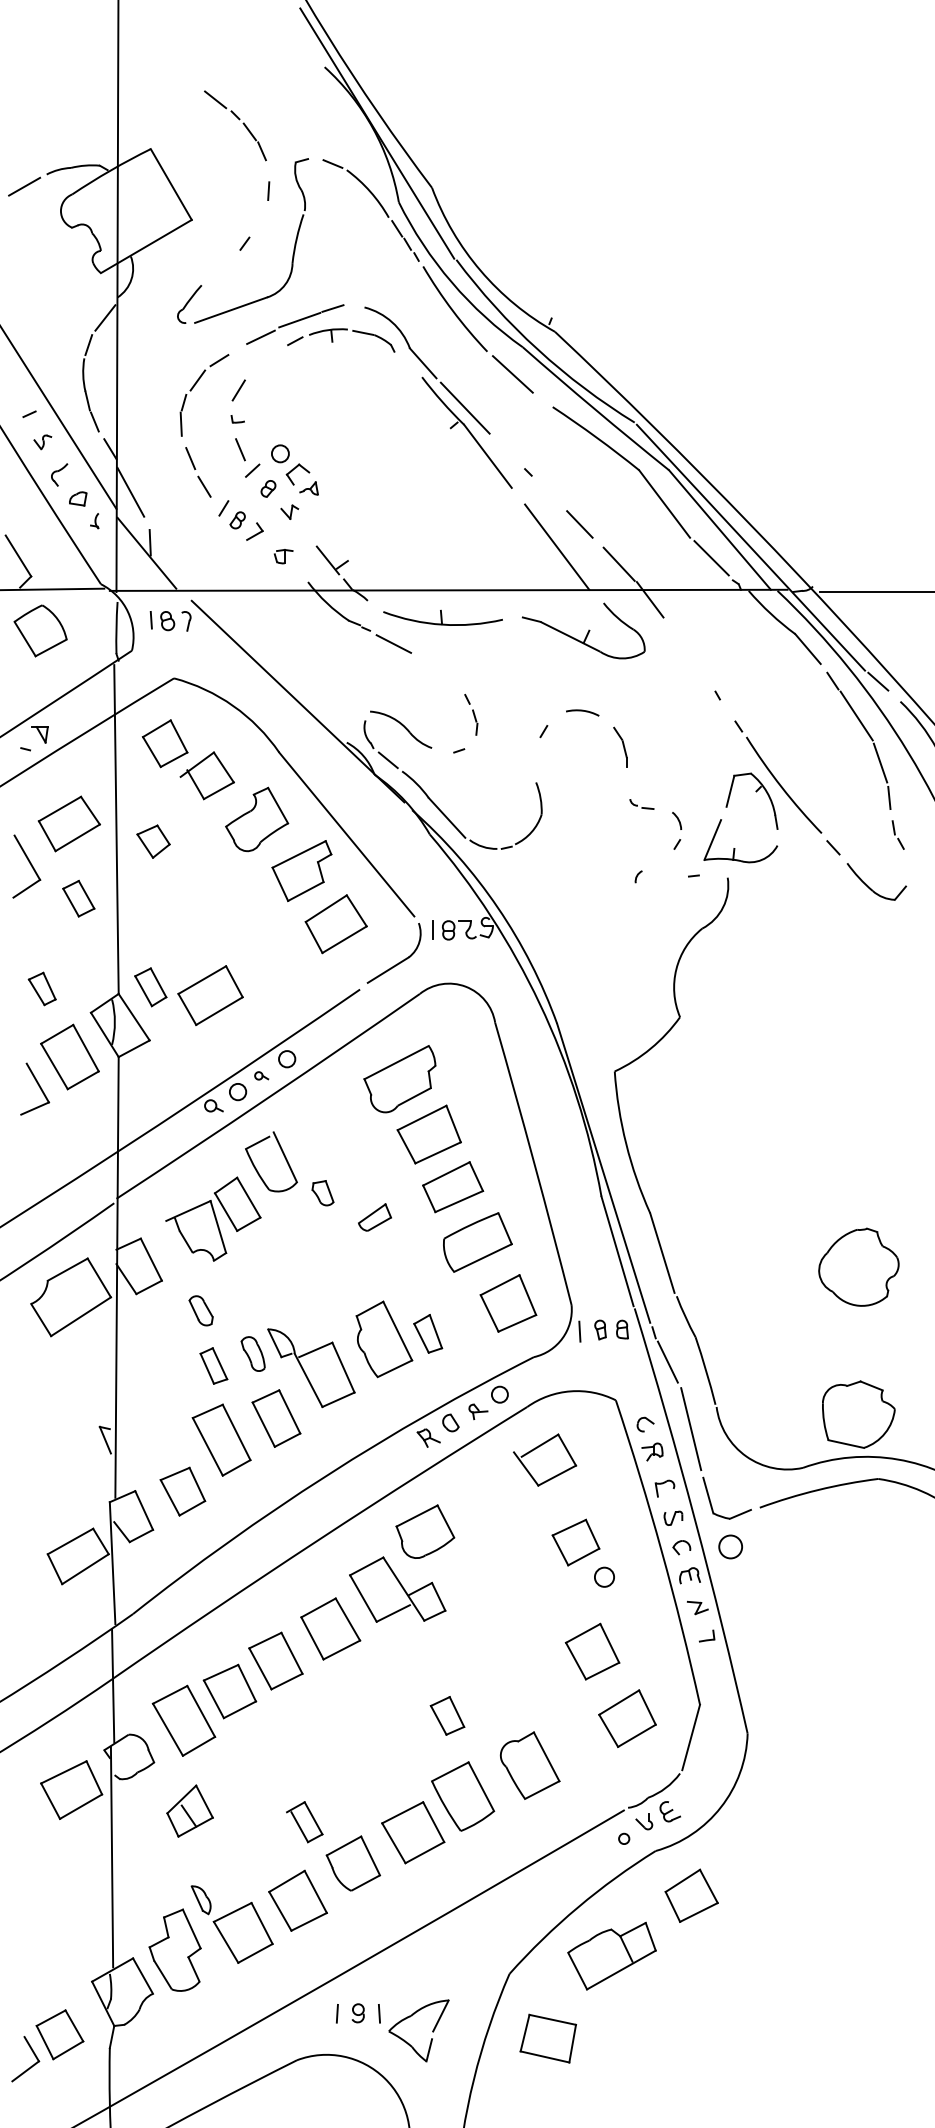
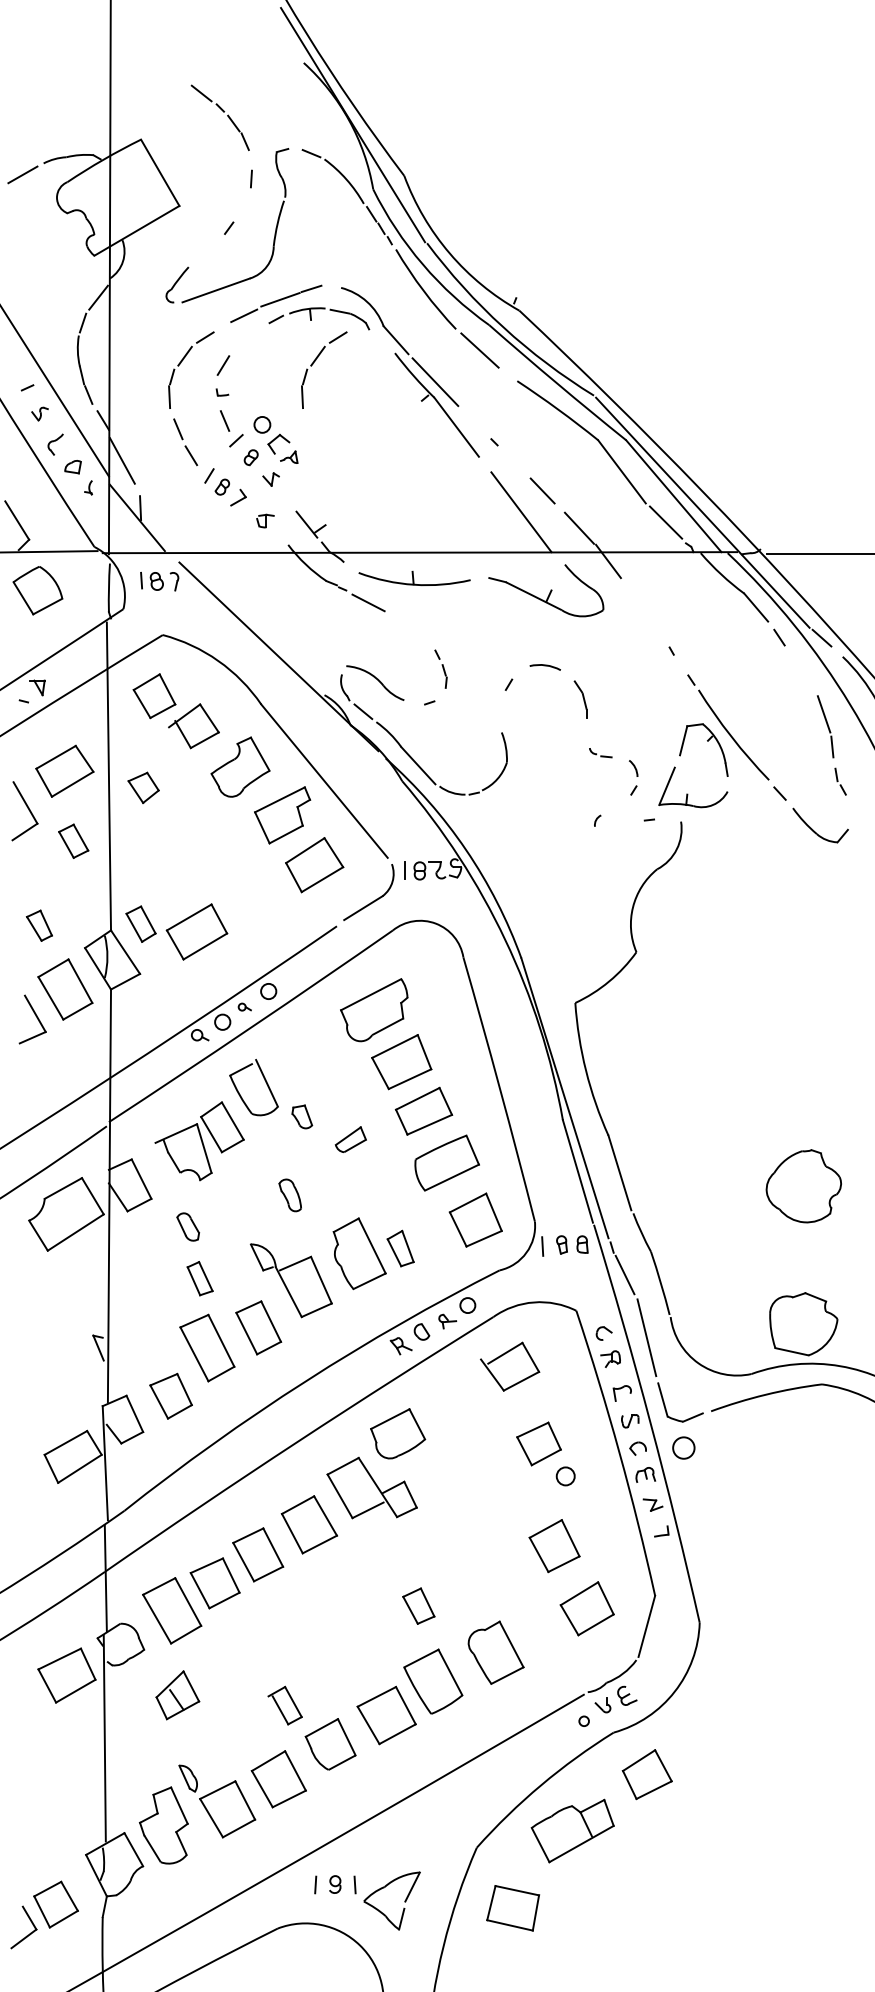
part: (335, 388) -> (313, 363), added
line: (856, 715) -> (801, 669), removed
part: (252, 1353) -> (289, 1194), moved

